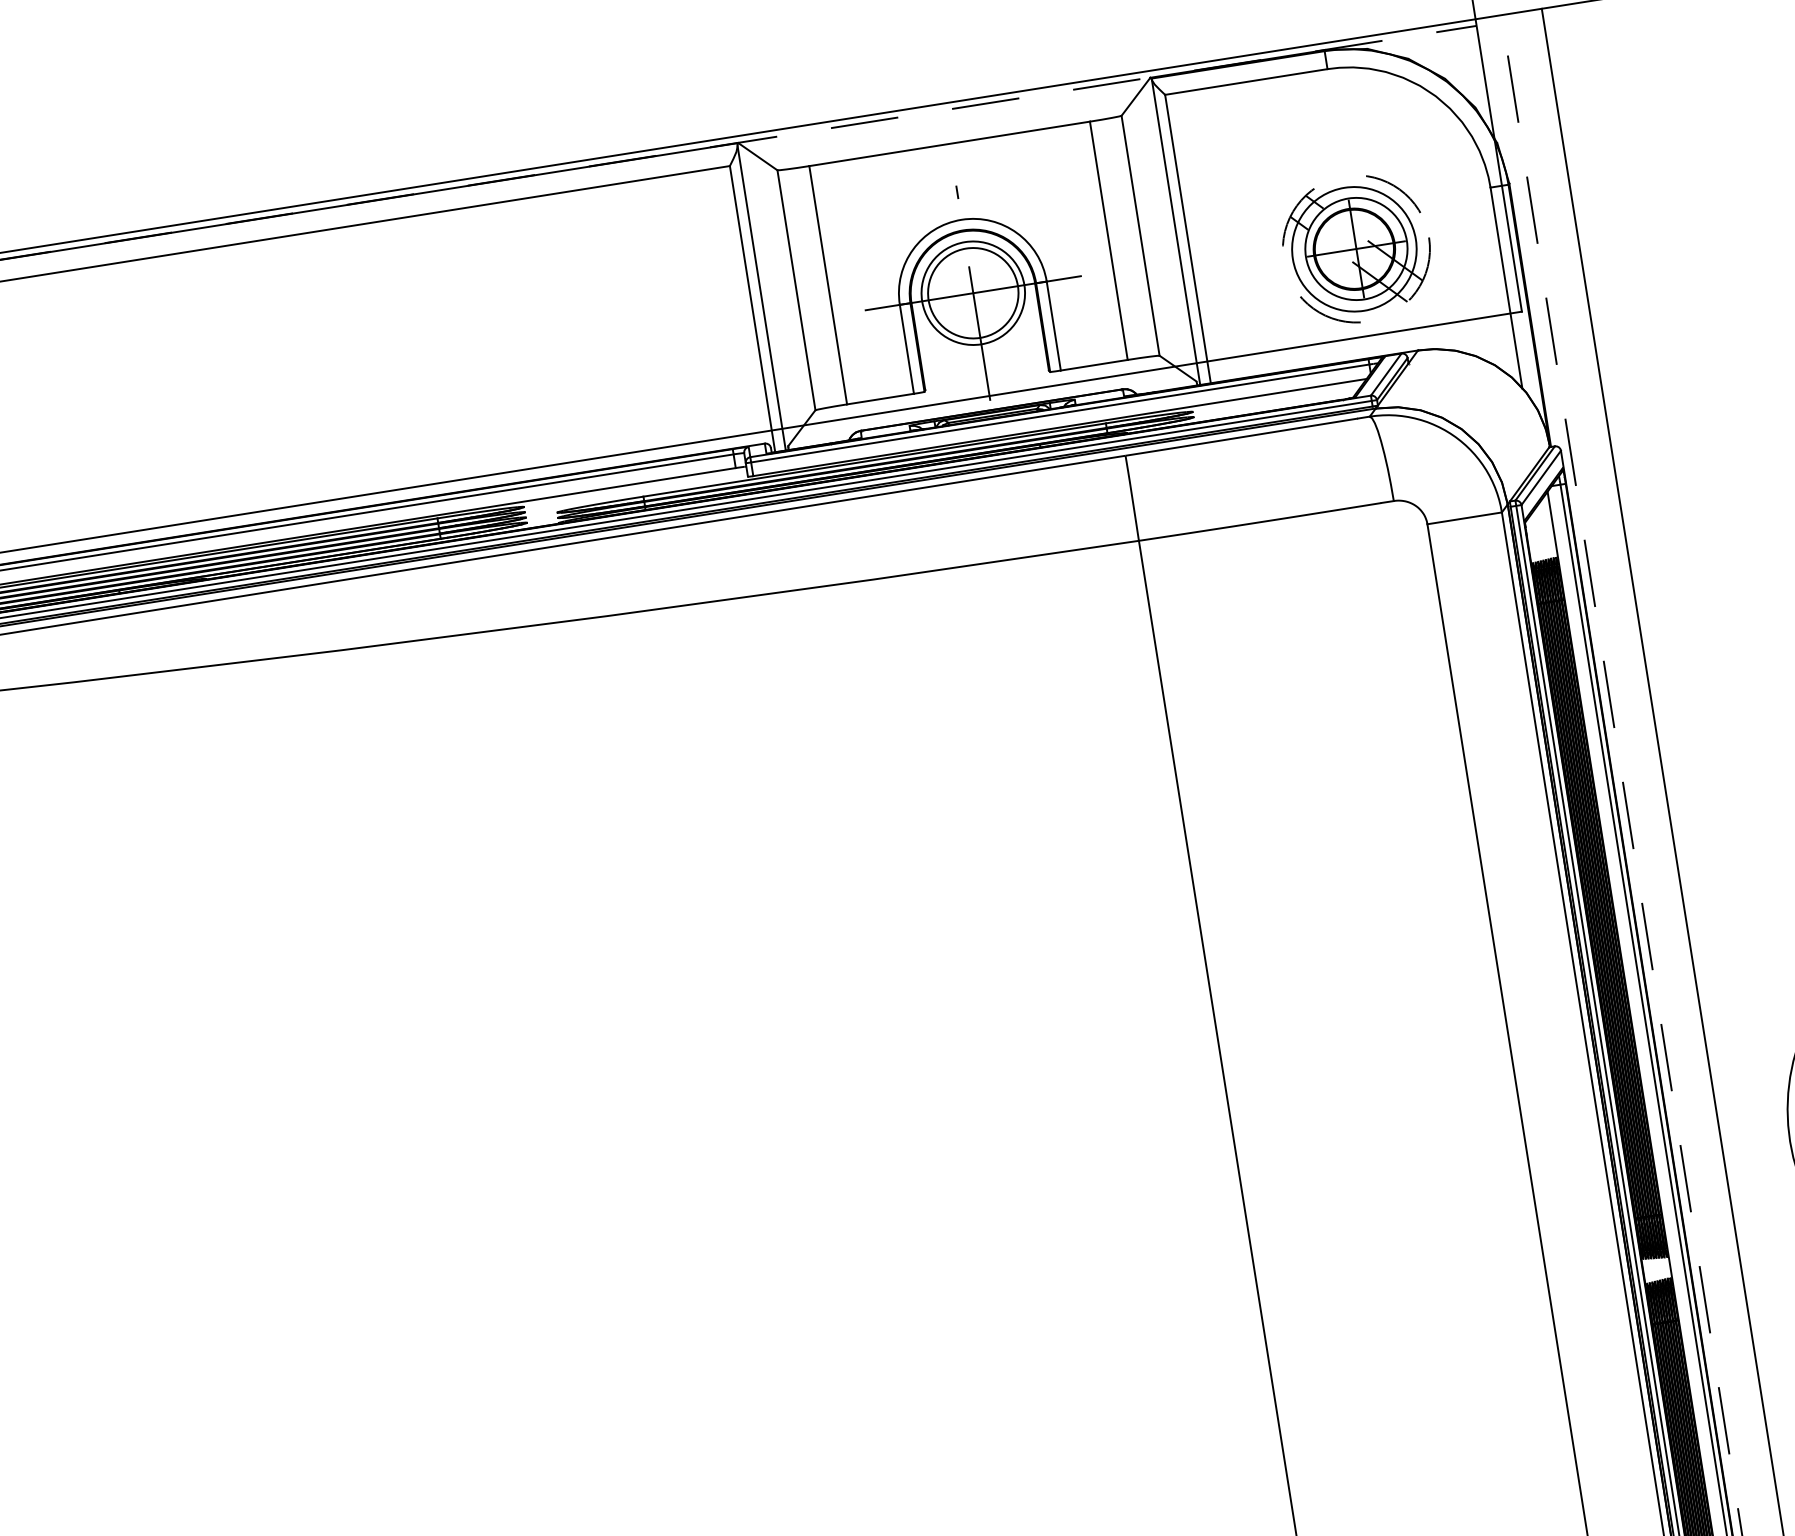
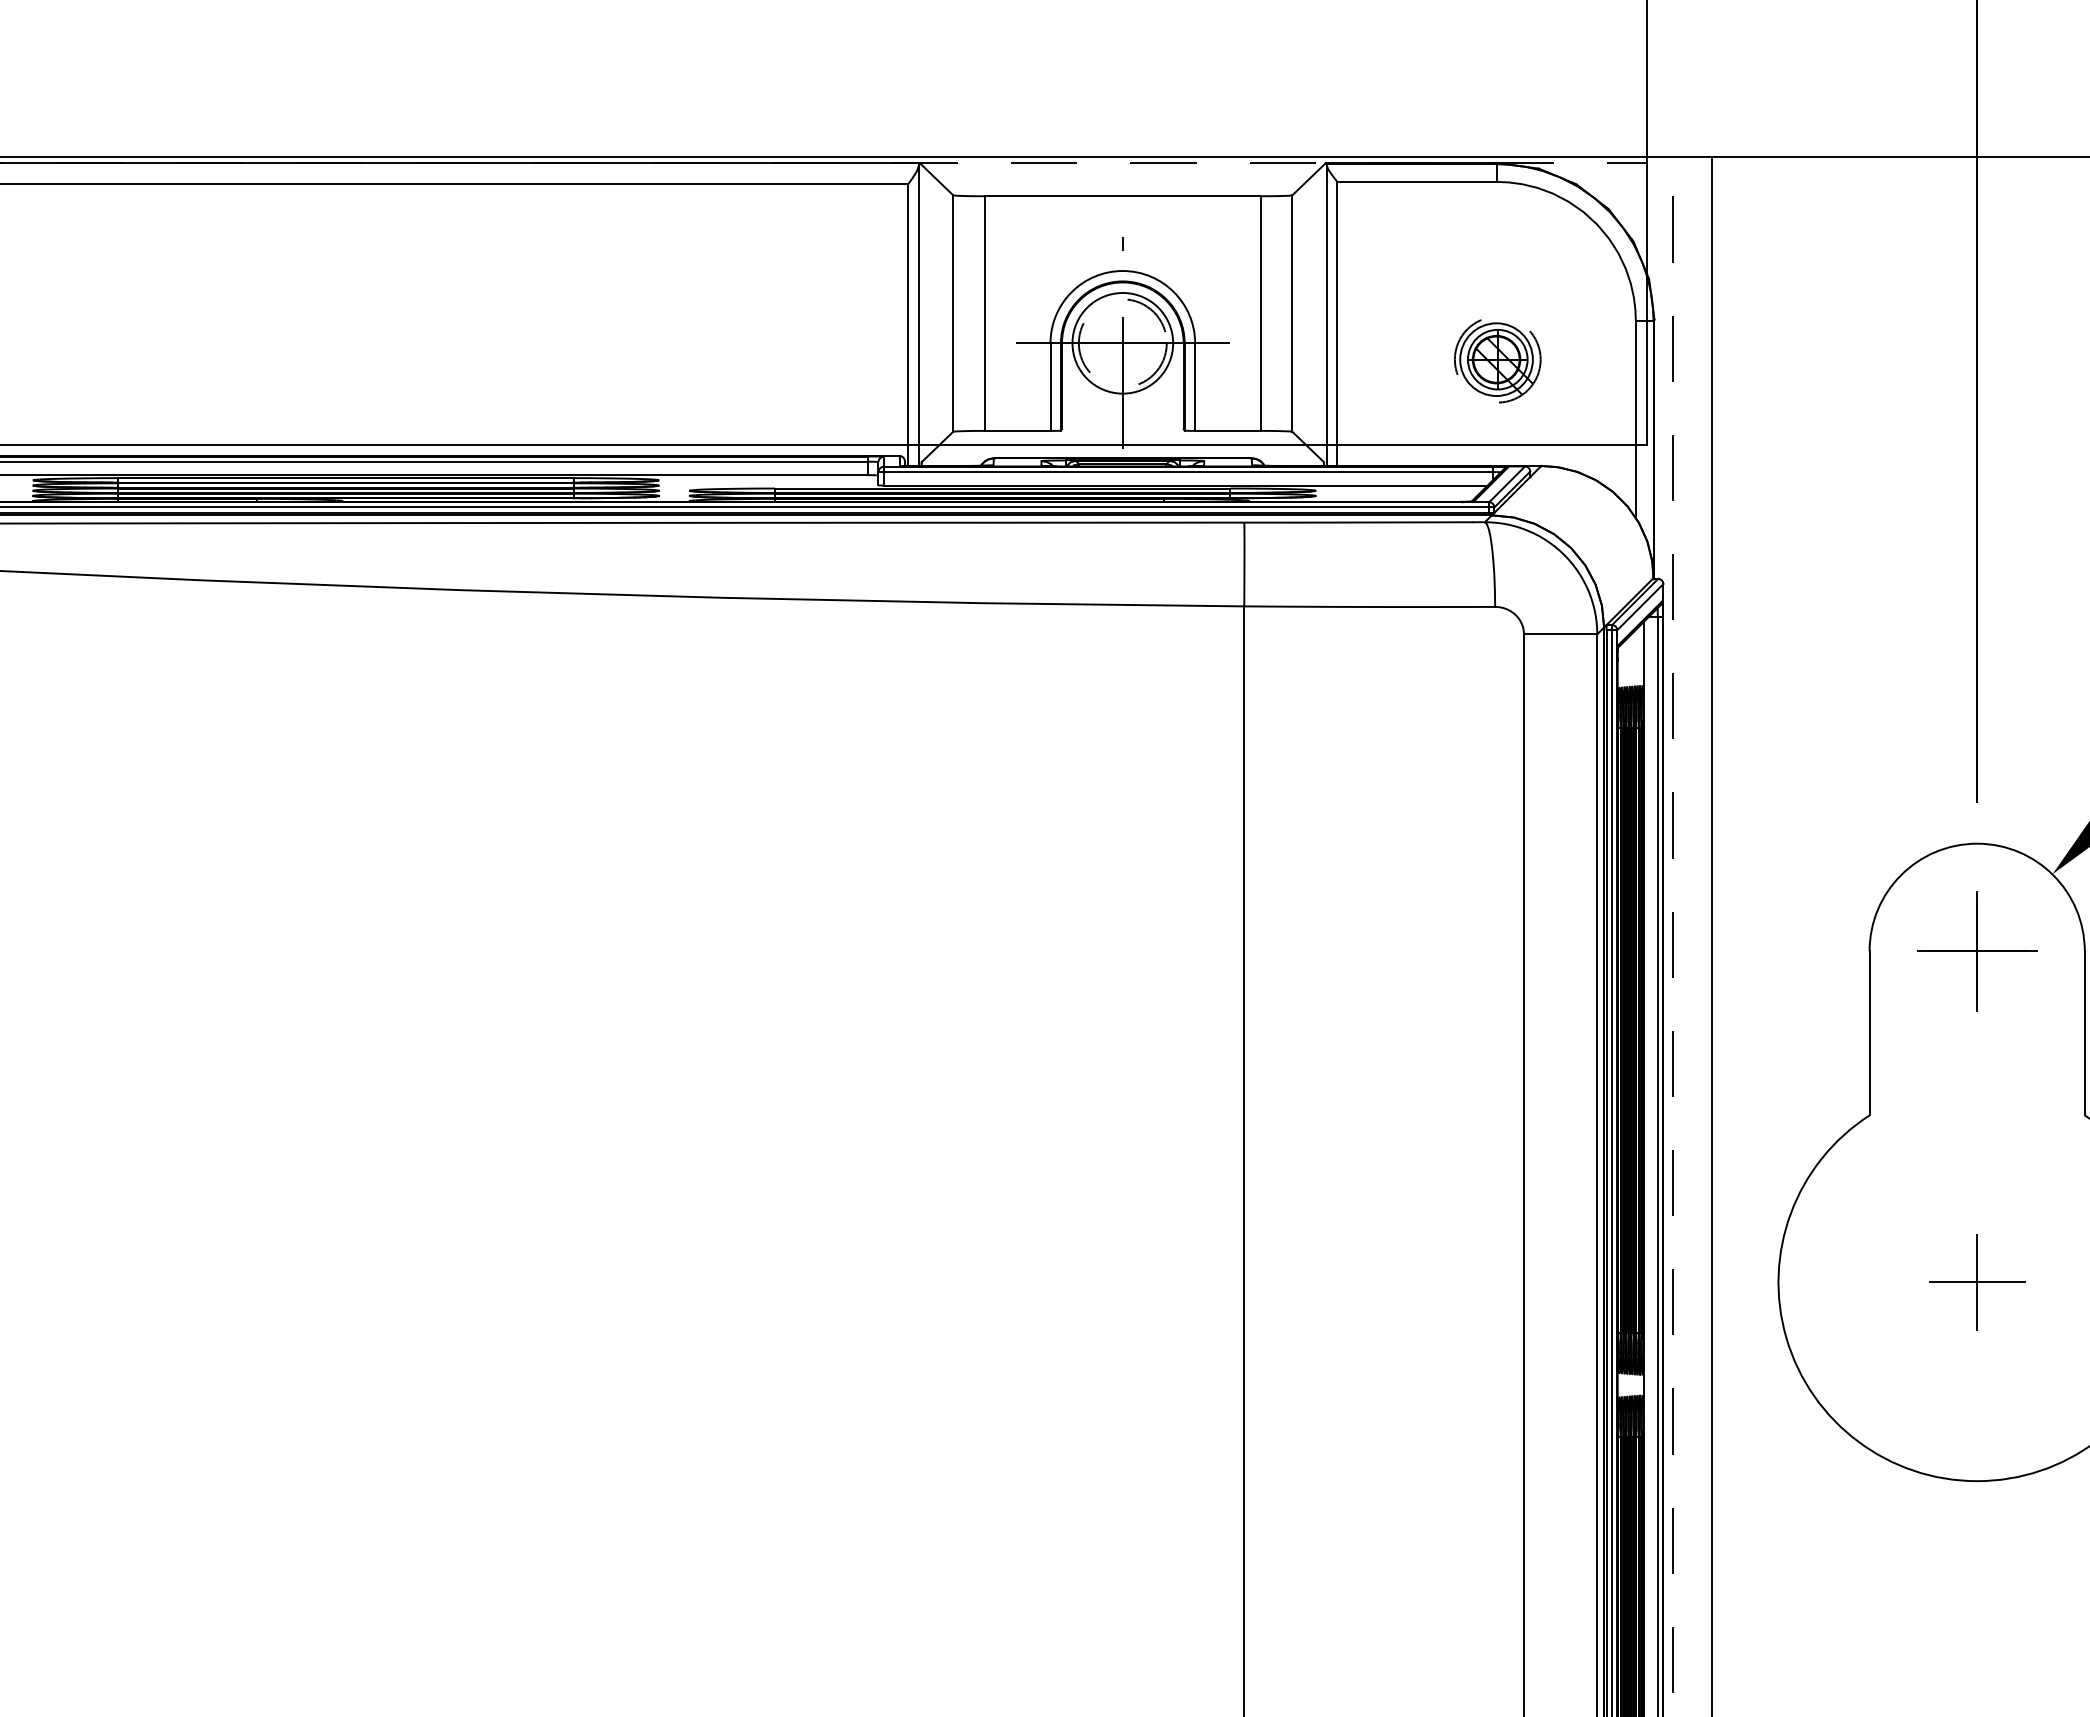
part: (1356, 250) -> (1497, 360), size x0.6
circle: (973, 293) -> (1122, 343), solid -> dashed

